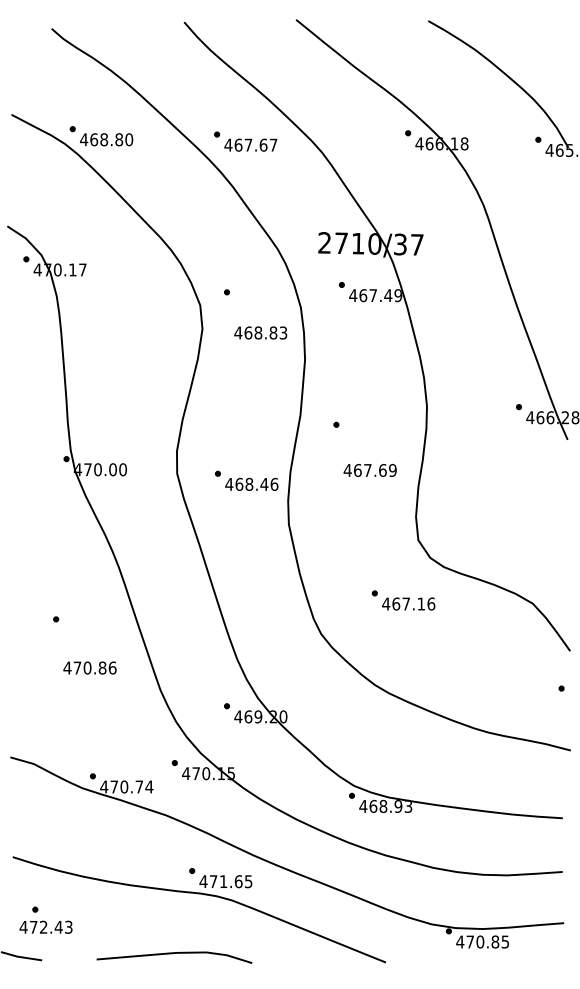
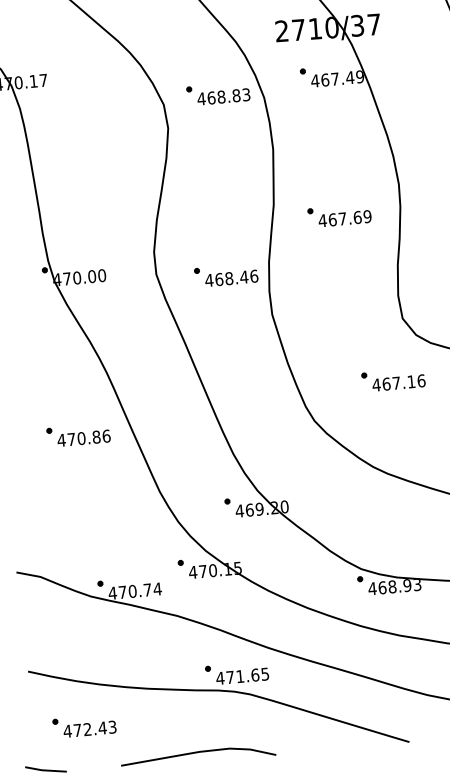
text: (260, 332) -> (223, 96), moved
text: (369, 470) -> (344, 218), moved
text: (89, 667) -> (83, 437), moved
text: (45, 926) -> (89, 728), moved

